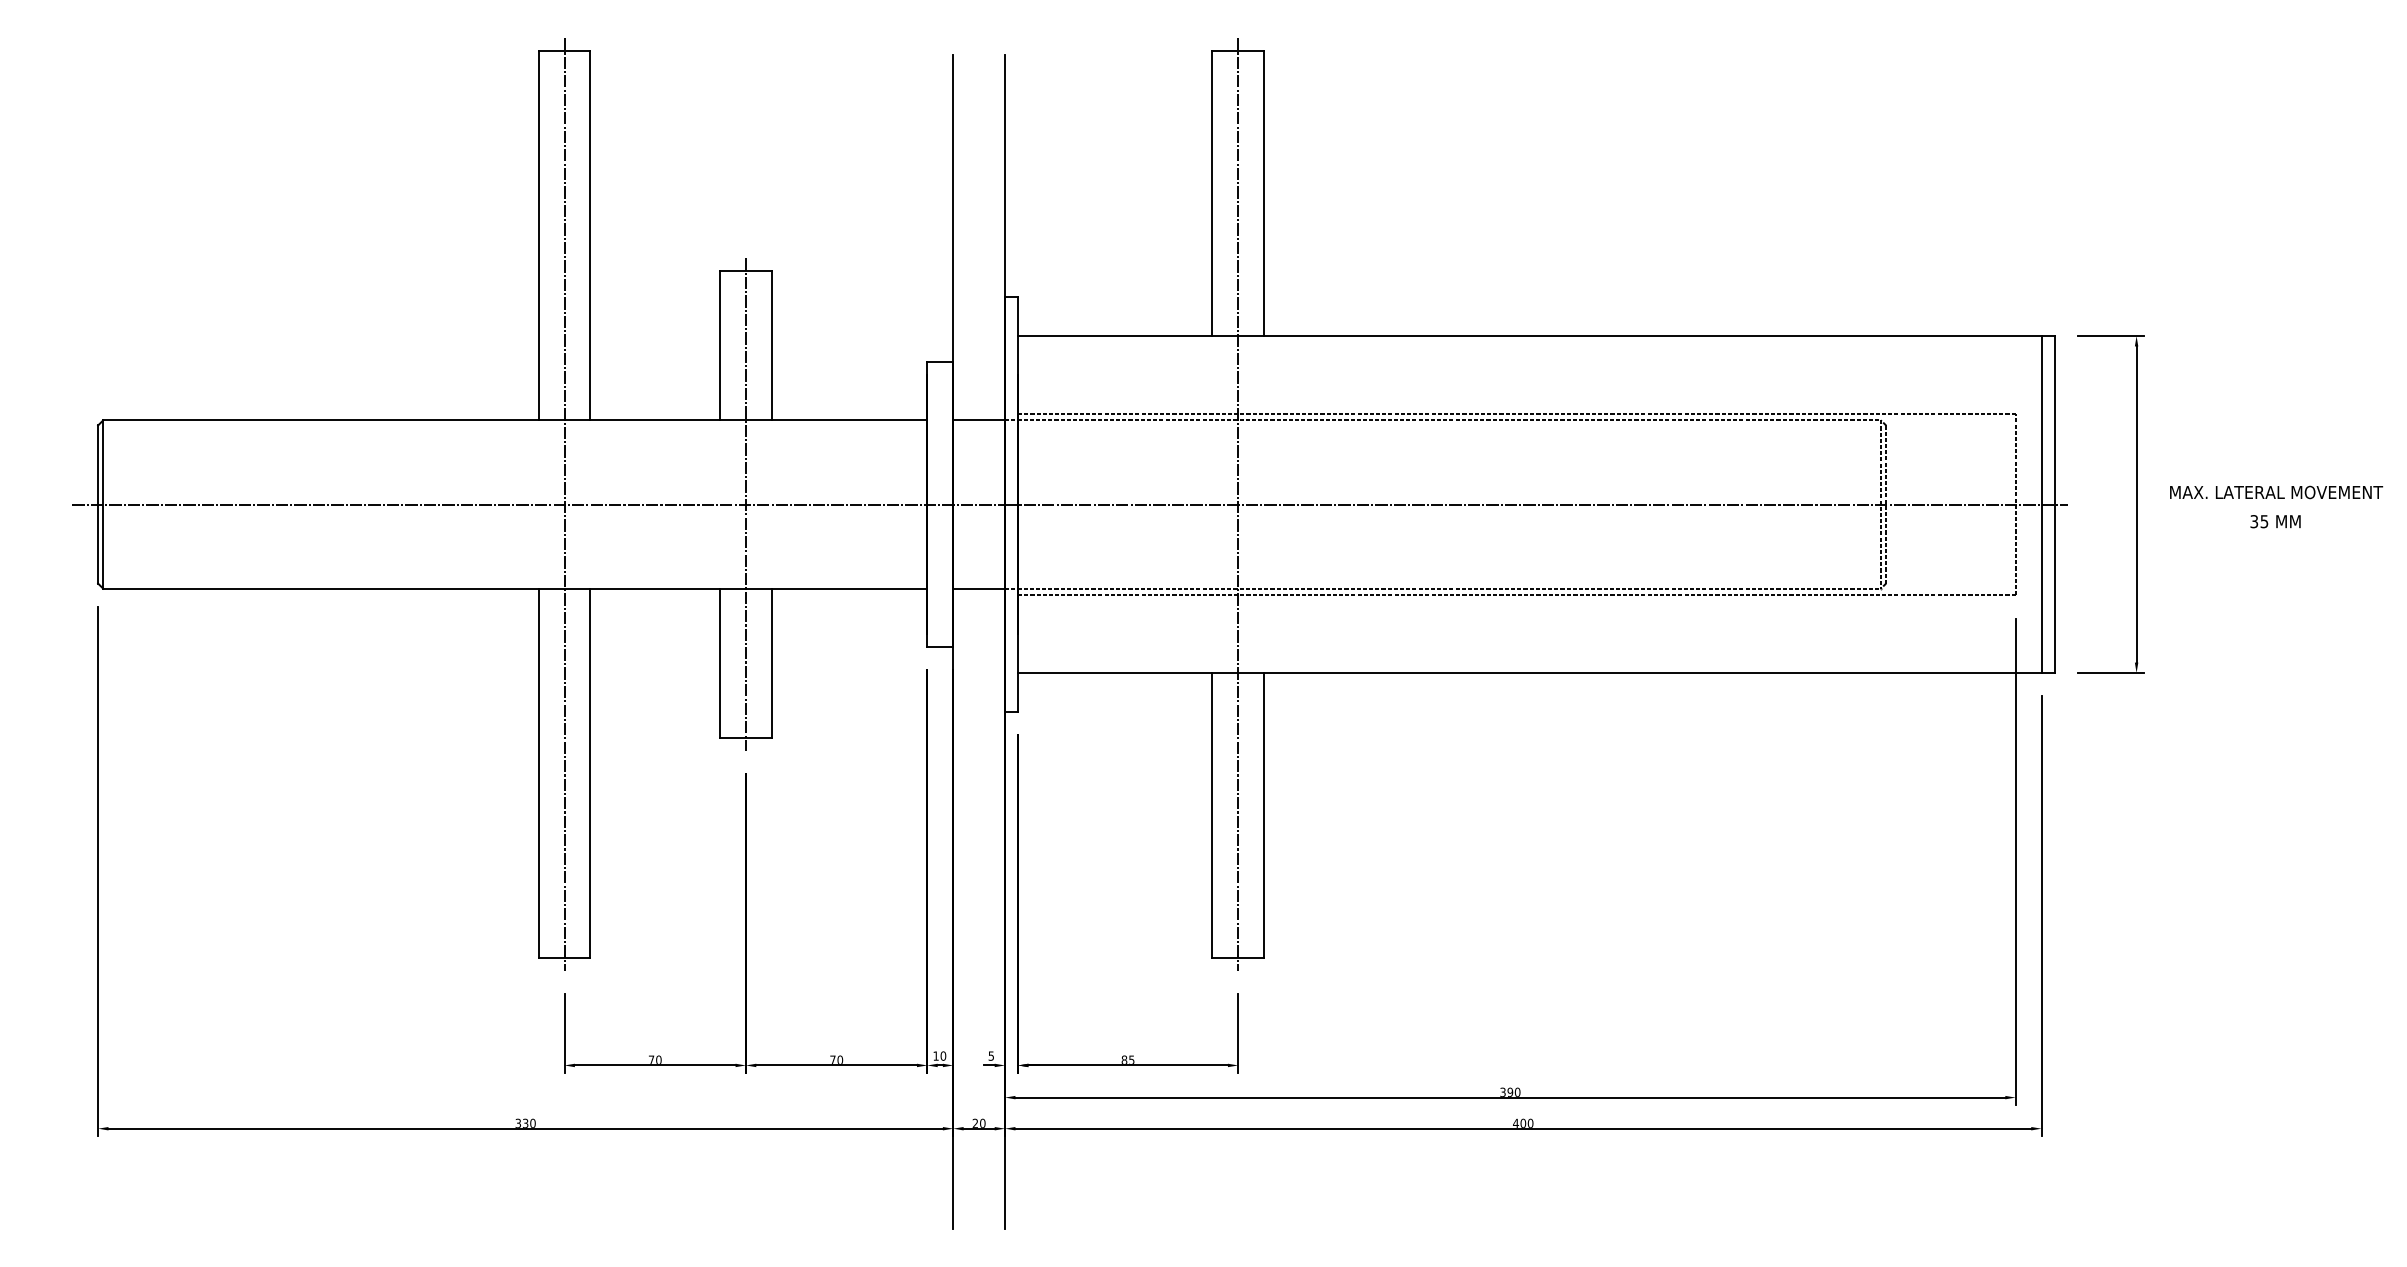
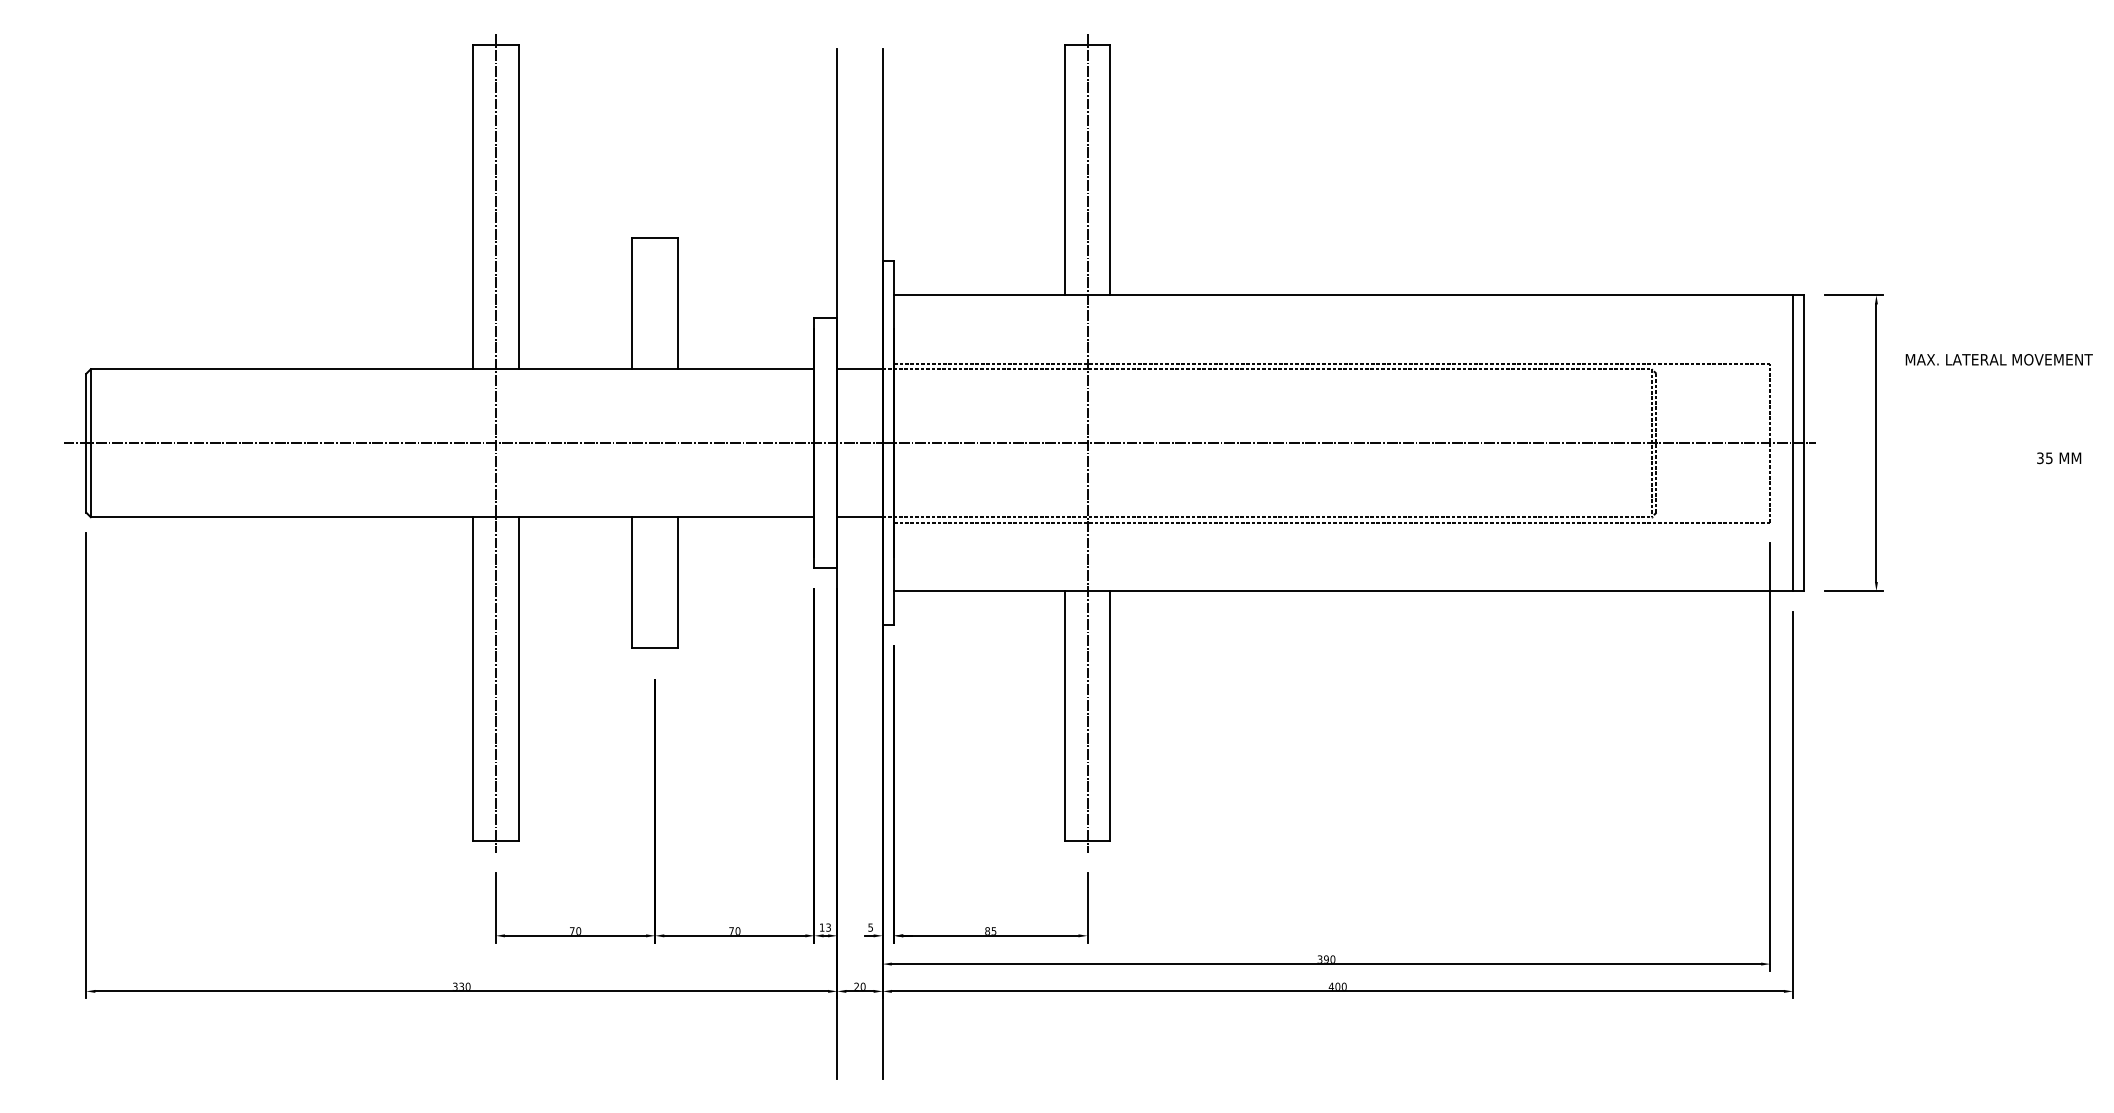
text: (2276, 492) -> (1999, 359), moved
line: (745, 504) -> (654, 443), removed
text: (2275, 521) -> (2059, 458), moved
text: (943, 1055) -> (828, 927), 10 -> 13

